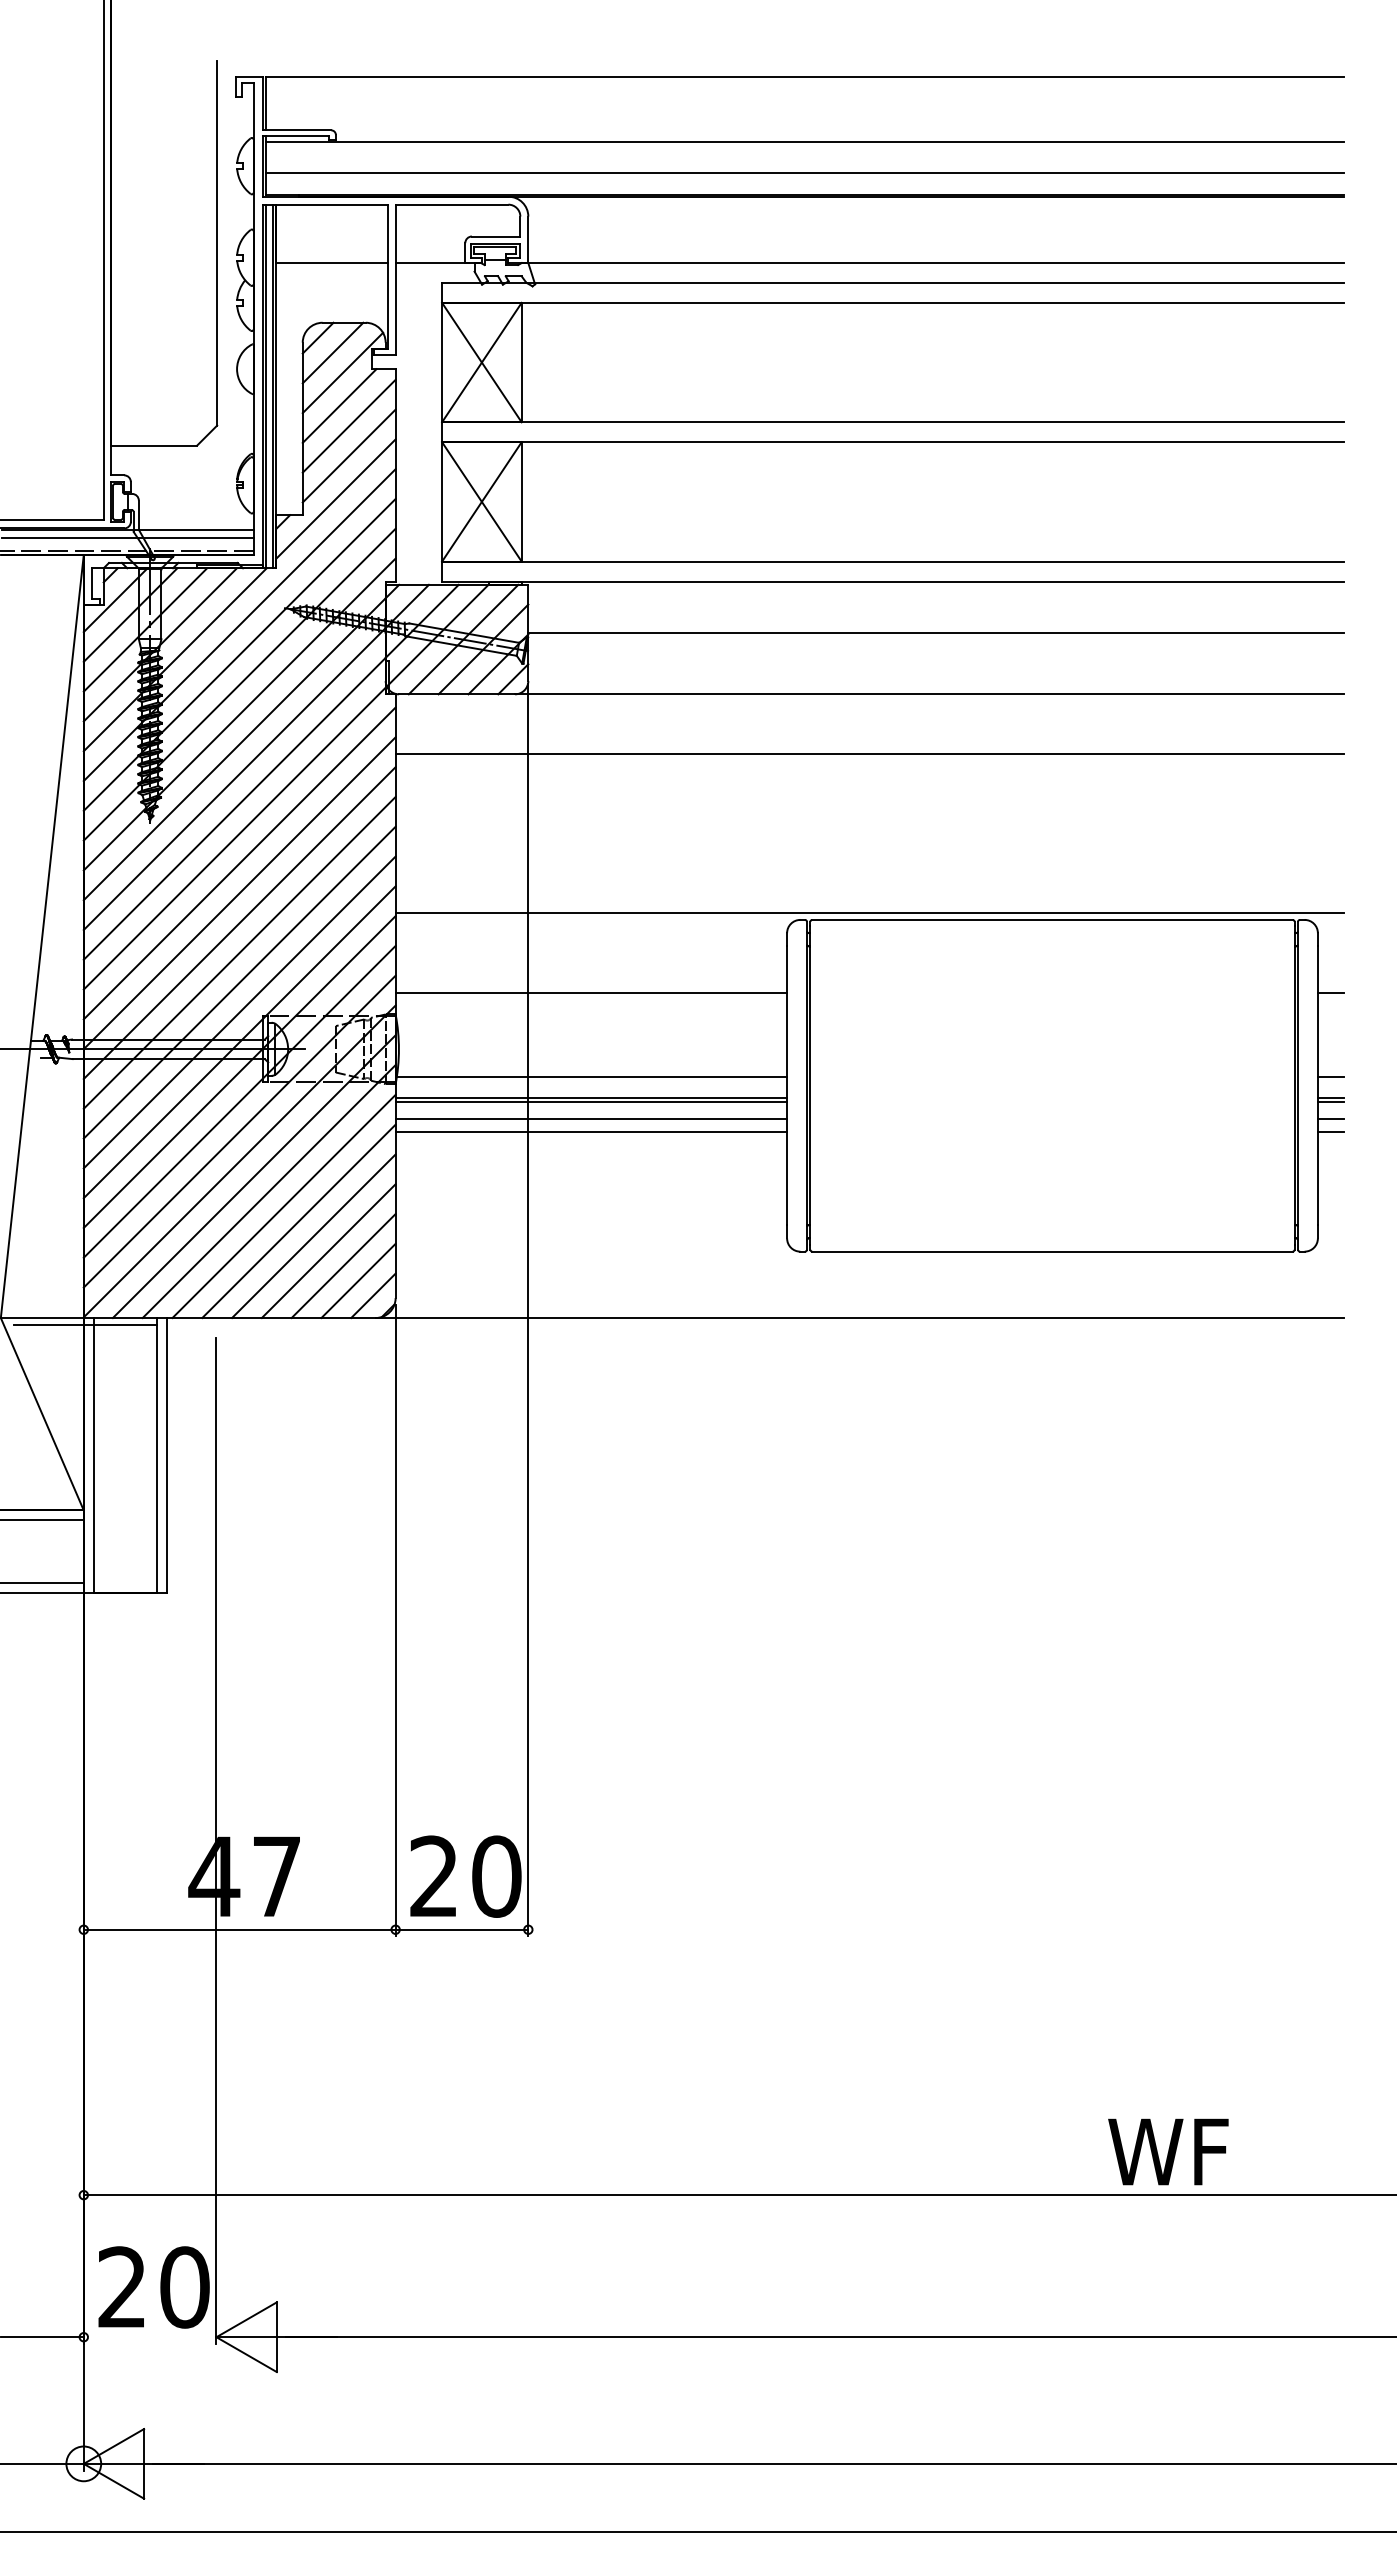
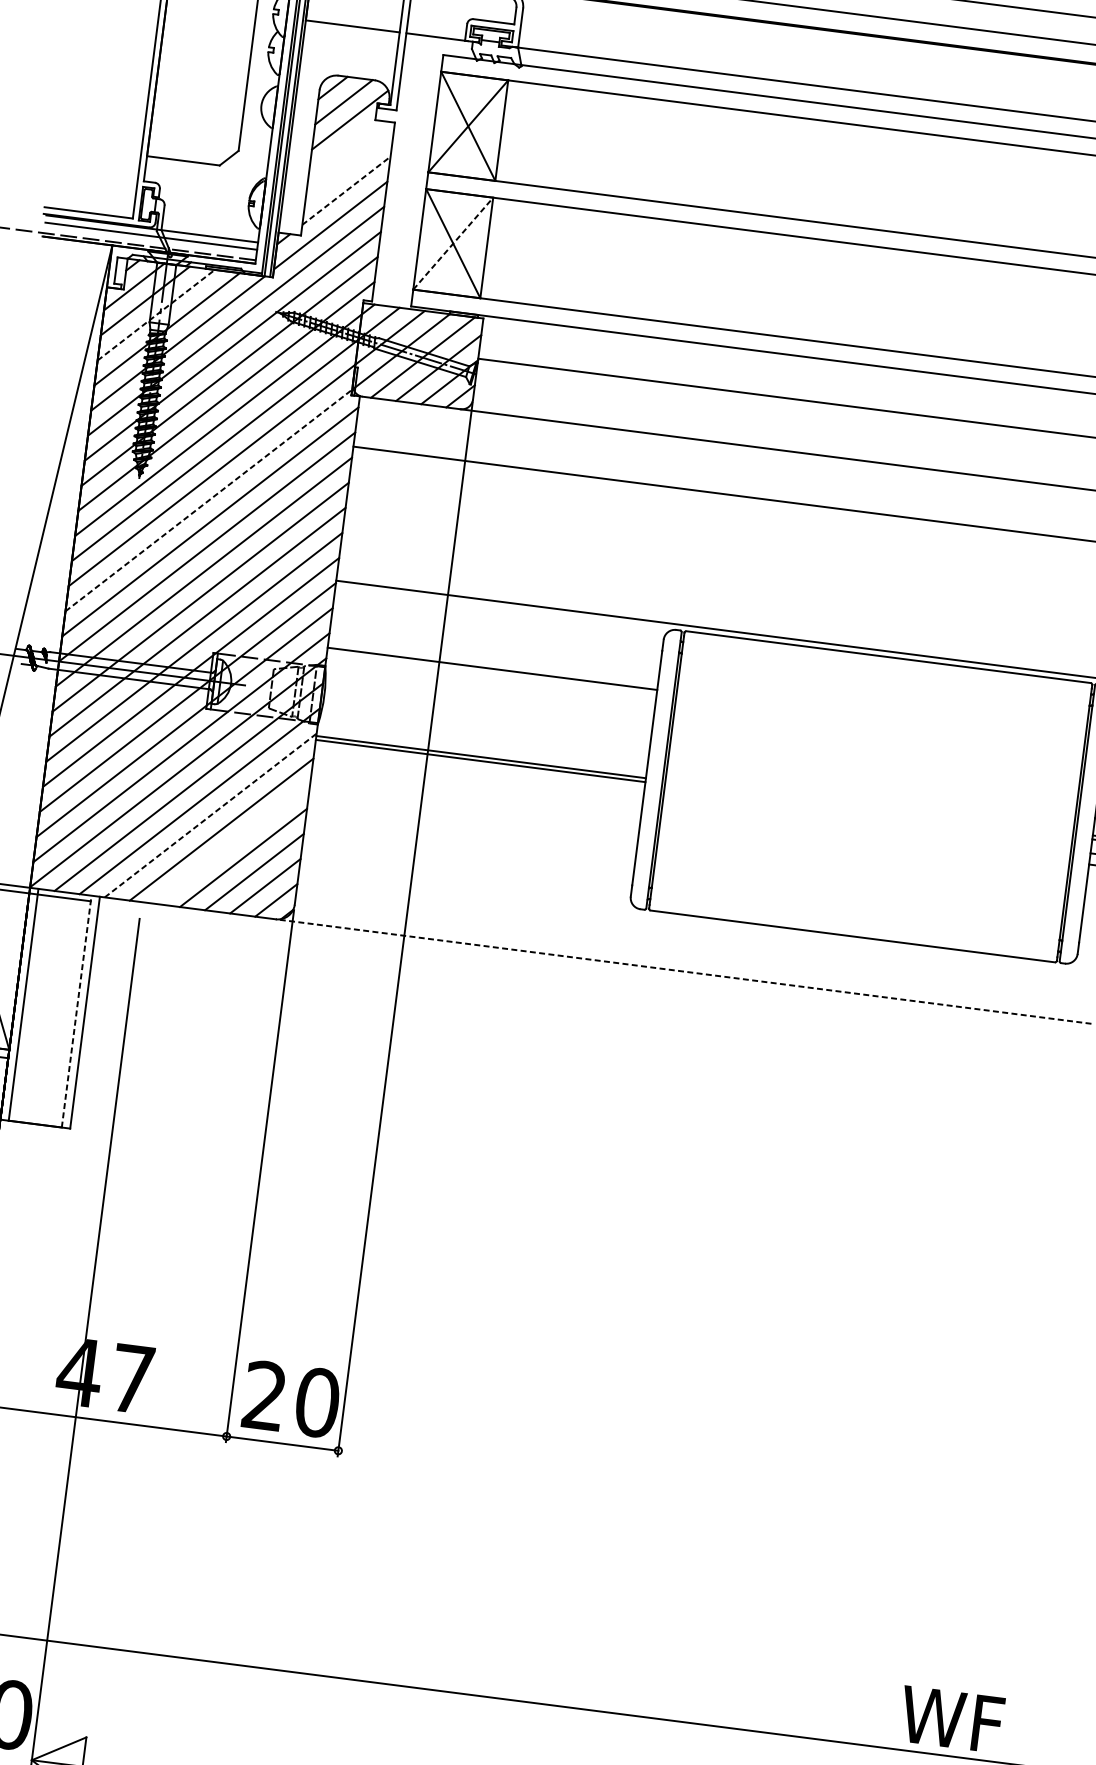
line: (339, 405) -> (343, 147), removed
line: (348, 425) -> (349, 164), removed
line: (349, 456) -> (346, 191), solid -> dashed
line: (481, 501) -> (452, 243), solid -> dashed
line: (145, 629) -> (156, 314), solid -> dashed
line: (235, 838) -> (209, 500), solid -> dashed
line: (591, 1077) -> (483, 740), removed
line: (591, 1118) -> (479, 774), removed
line: (591, 1132) -> (477, 786), removed
line: (284, 1206) -> (211, 815), solid -> dashed
line: (313, 1236) -> (232, 843), removed
line: (859, 1318) -> (683, 971), solid -> dashed
line: (156, 1455) -> (76, 1011), solid -> dashed
text: (1168, 2151) -> (951, 1719), moved

